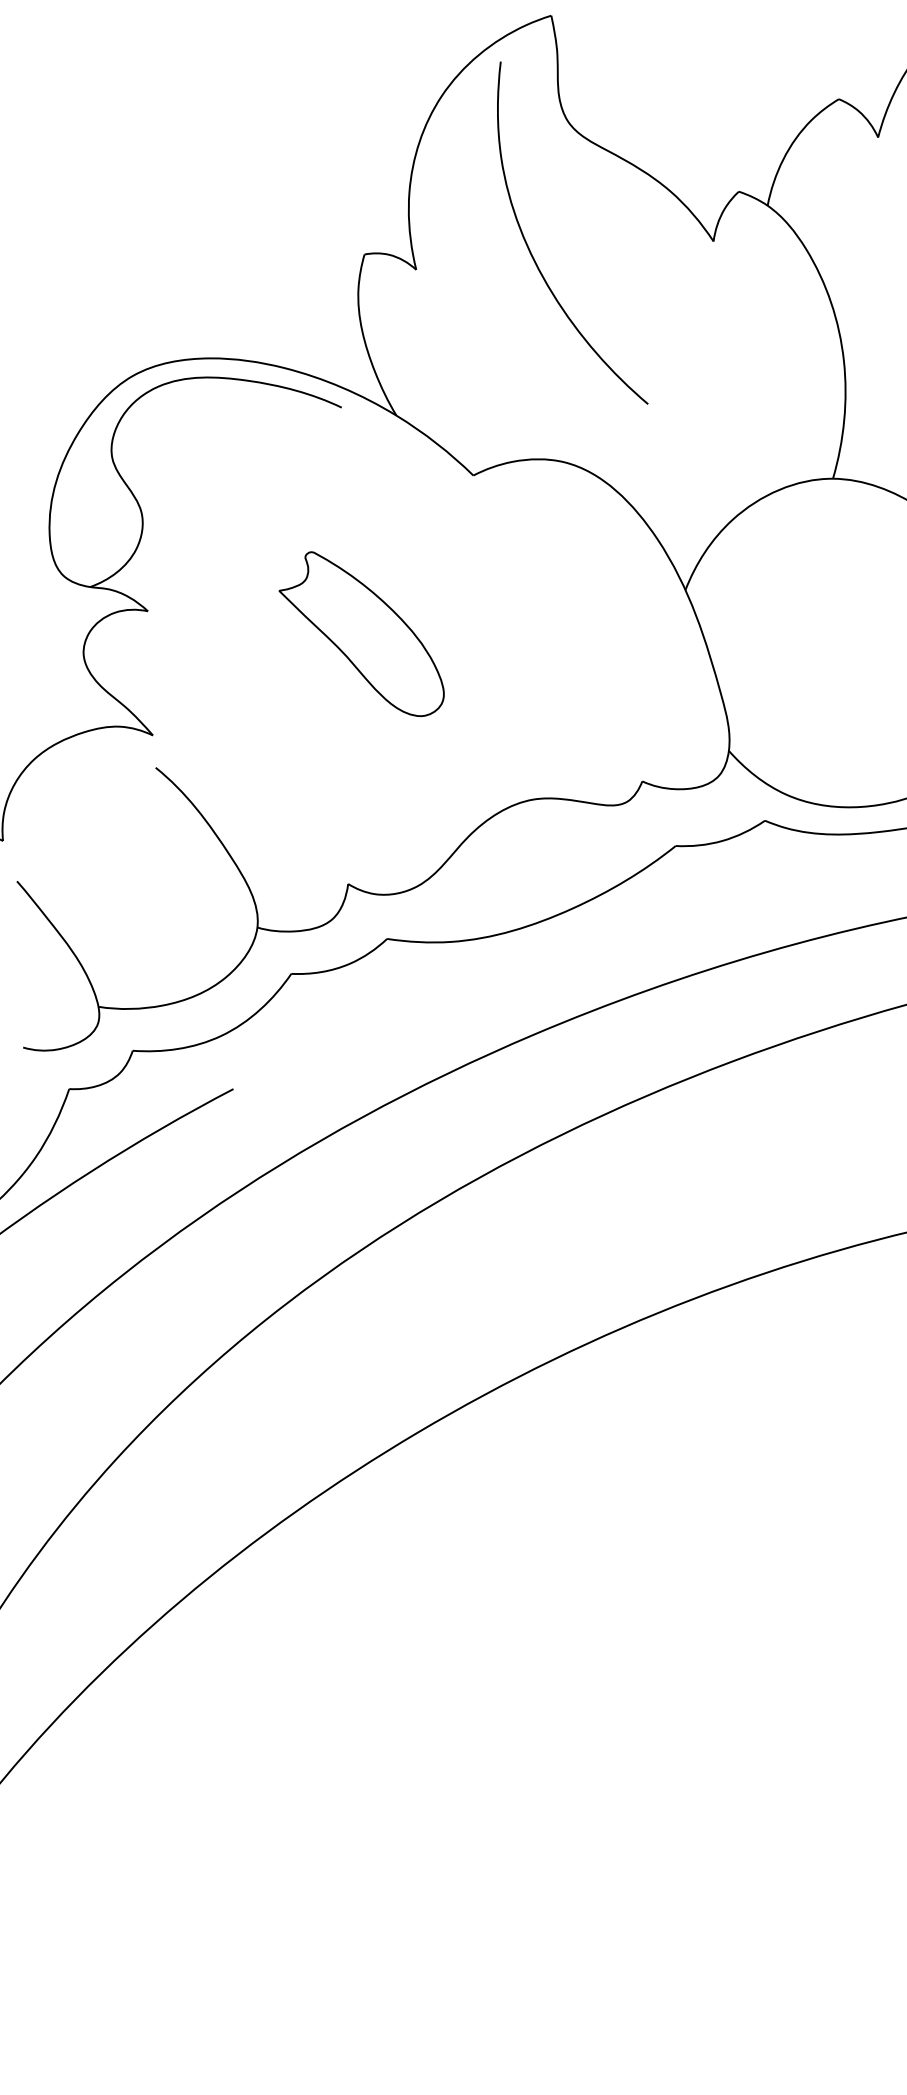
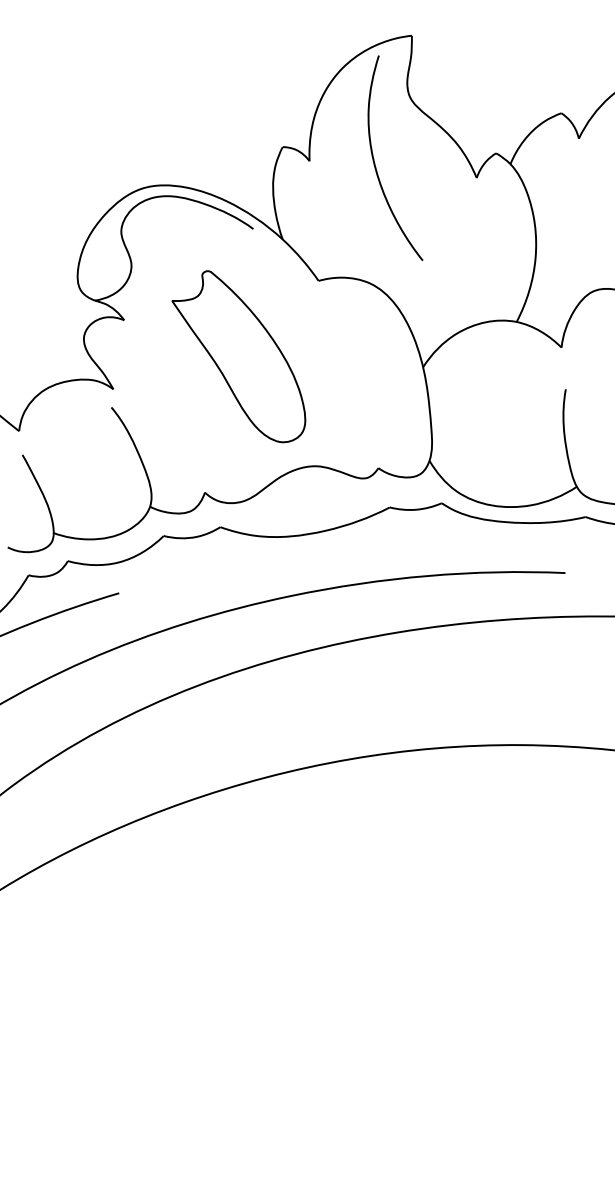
part: (359, 634) -> (238, 356), size x1.67

